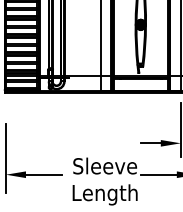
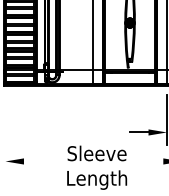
line: (5, 158) -> (5, 146), removed
line: (43, 174) -> (40, 161), removed
line: (158, 174) -> (146, 161), removed

